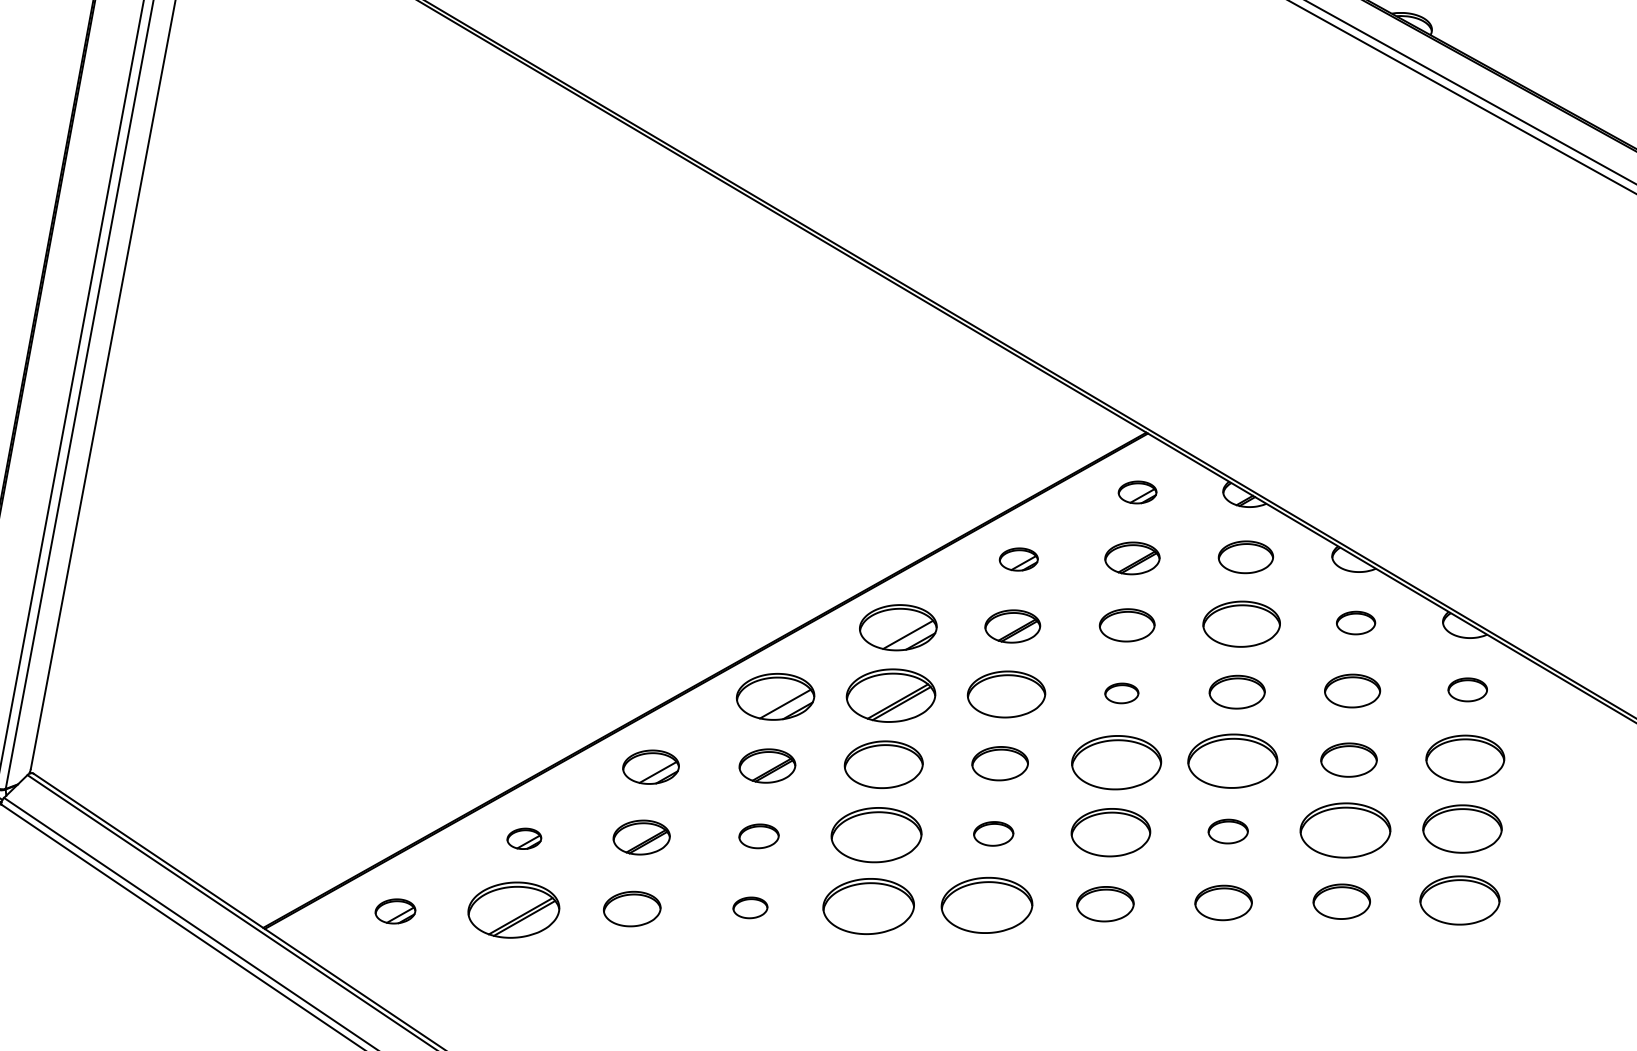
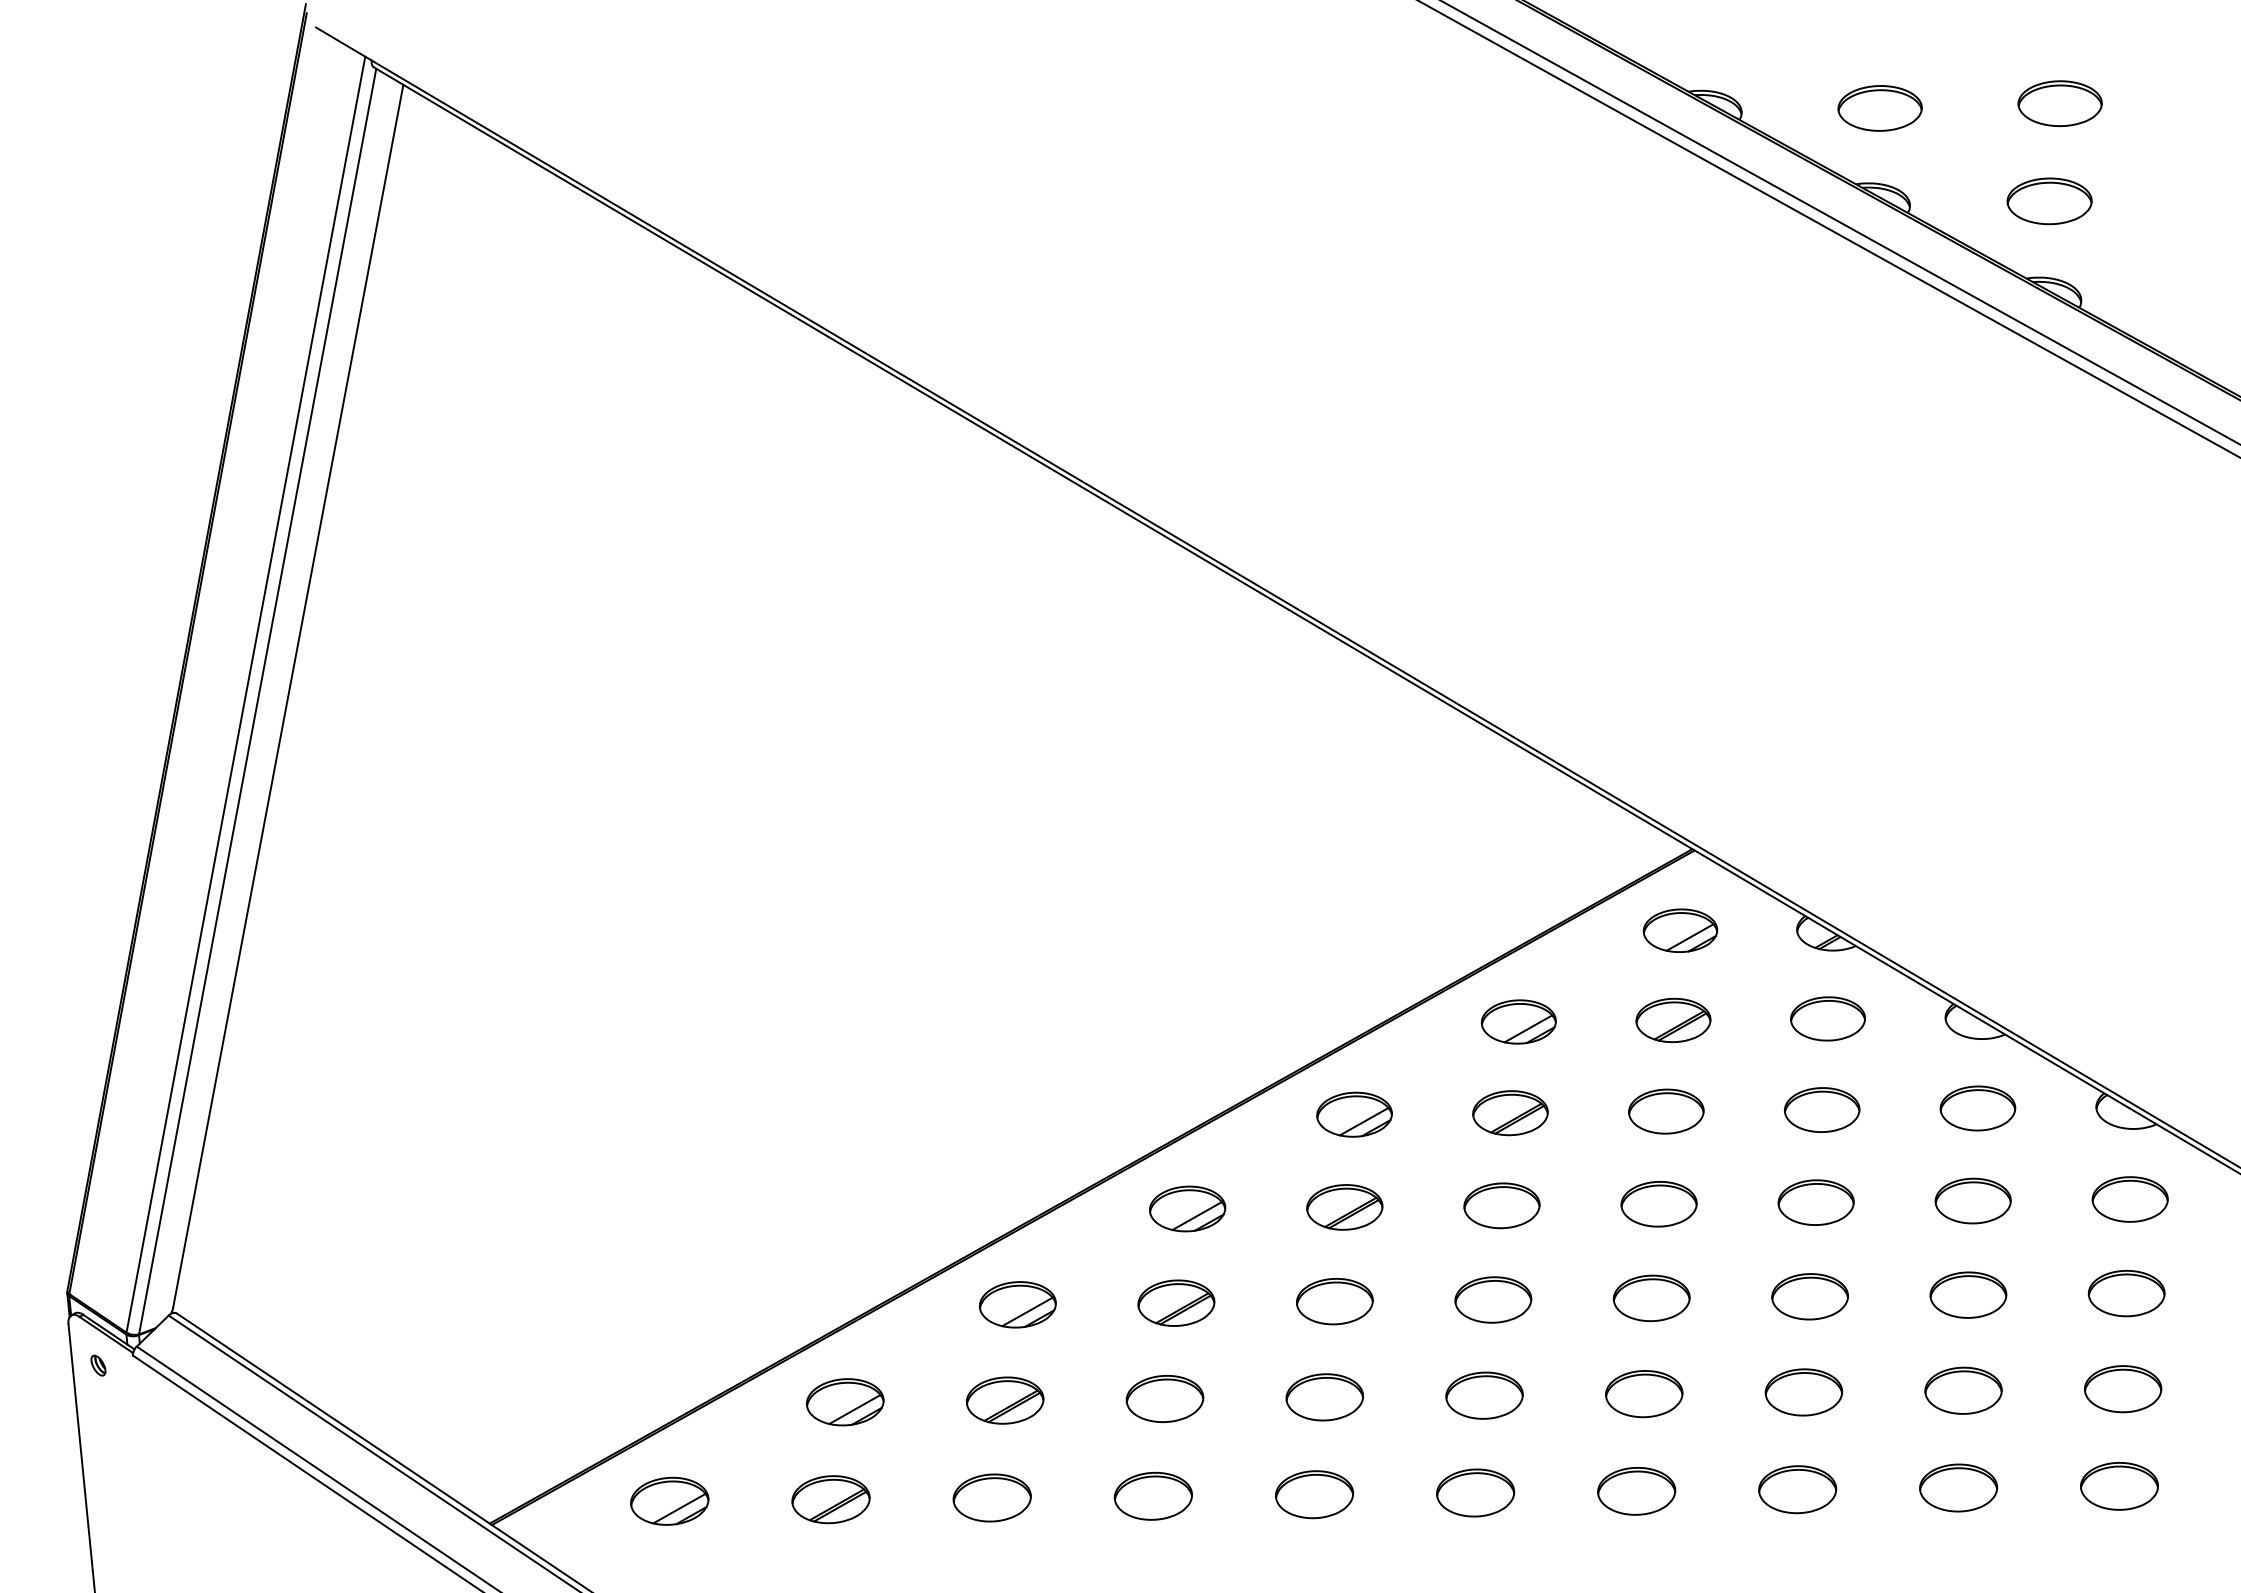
part: (1137, 492) -> (1680, 930), size x1.43
part: (1018, 559) -> (1518, 1021), size x1.43
part: (1241, 623) -> (1821, 1109), size x0.71
part: (1355, 623) -> (1977, 1108), size x1.43
part: (898, 627) -> (1354, 1114), size x0.71
part: (1467, 689) -> (2129, 1199), size x1.43
part: (1121, 693) -> (1658, 1204), size x1.67
part: (1006, 694) -> (1501, 1205), size x0.71
part: (890, 695) -> (1344, 1207), size x0.62
part: (775, 696) -> (1187, 1208), size x0.71
part: (1465, 758) -> (2126, 1293), size x0.71
part: (1116, 761) -> (1651, 1297), size x0.62
part: (1232, 761) -> (1809, 1296), size x0.62
part: (883, 764) -> (1334, 1301), size x0.71
part: (1462, 829) -> (2123, 1389), size x0.71
part: (1345, 830) -> (1963, 1390), size x0.62
part: (1227, 831) -> (1803, 1392), size x1.43
part: (993, 833) -> (1484, 1395), size x1.43
part: (1111, 833) -> (1644, 1394), size x0.71
part: (876, 835) -> (1324, 1397), size x0.62
part: (758, 836) -> (1164, 1398), size x1.43
part: (524, 838) -> (845, 1402), size x1.67
part: (1459, 900) -> (2119, 1486), size x0.71
part: (987, 905) -> (1475, 1492), size x0.62
part: (868, 906) -> (1314, 1494), size x0.62
part: (749, 907) -> (1152, 1496), size x1.67
part: (395, 910) -> (669, 1500), size x1.43
part: (513, 910) -> (830, 1499), size x0.62

